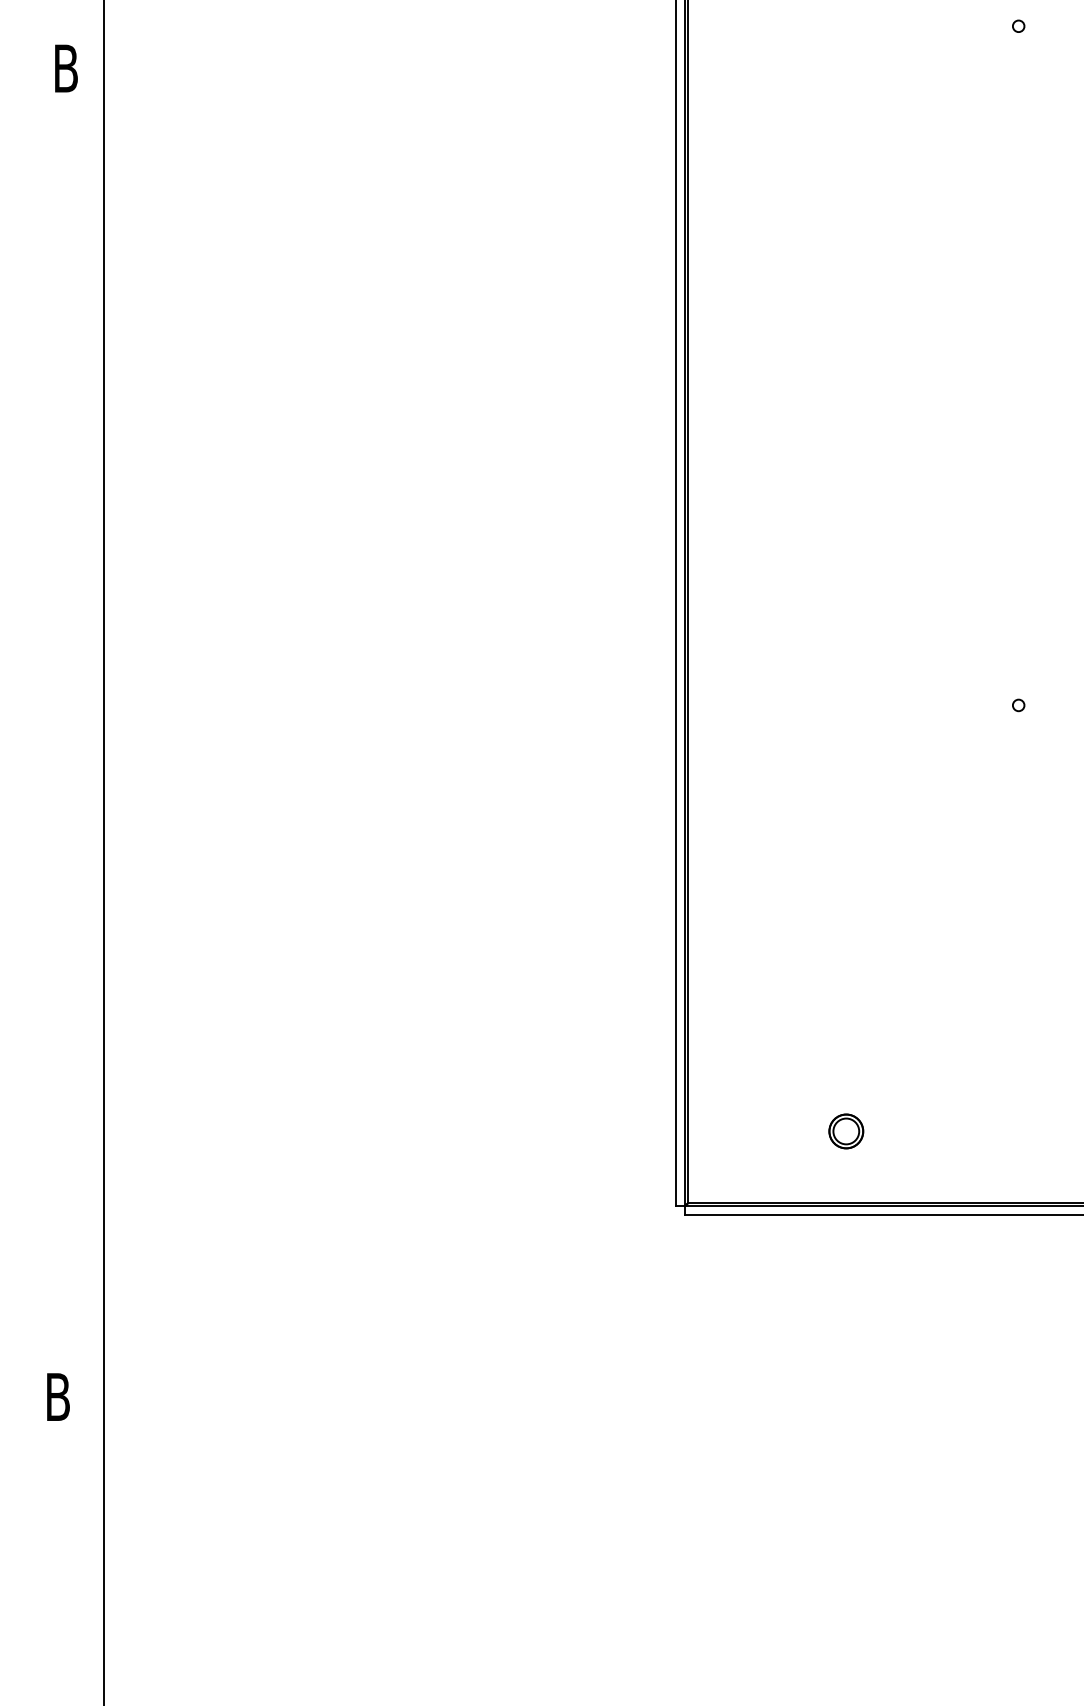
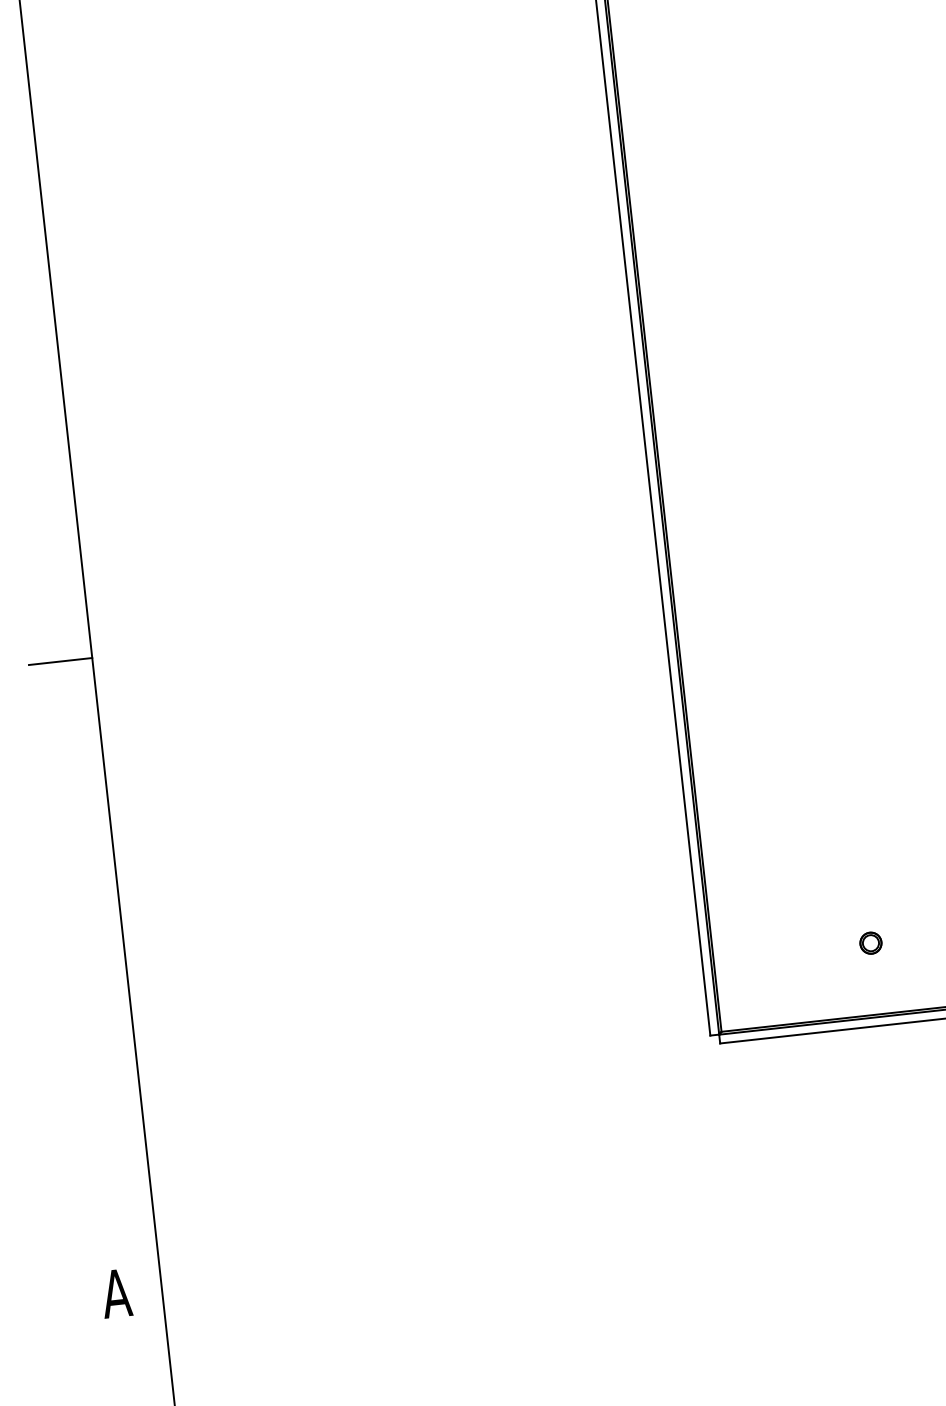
line: (71, 762) -> (60, 661), added
part: (845, 1131) -> (870, 943), size x0.62
text: (57, 1396) -> (116, 1292), B -> A

